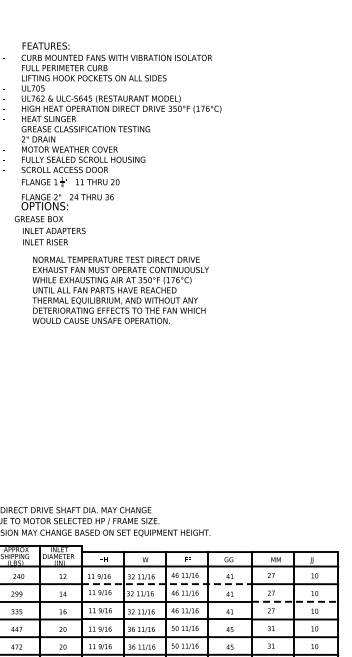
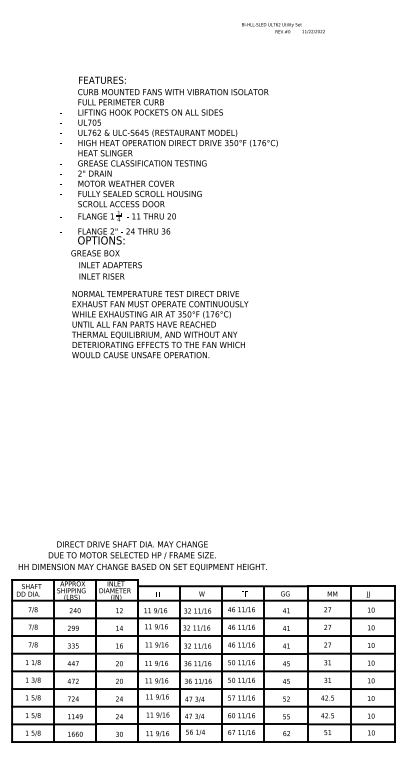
text: (121, 290) -> (160, 324), moved
line: (167, 584) -> (223, 618), dashed -> solid
line: (296, 602) -> (352, 636), dashed -> solid

